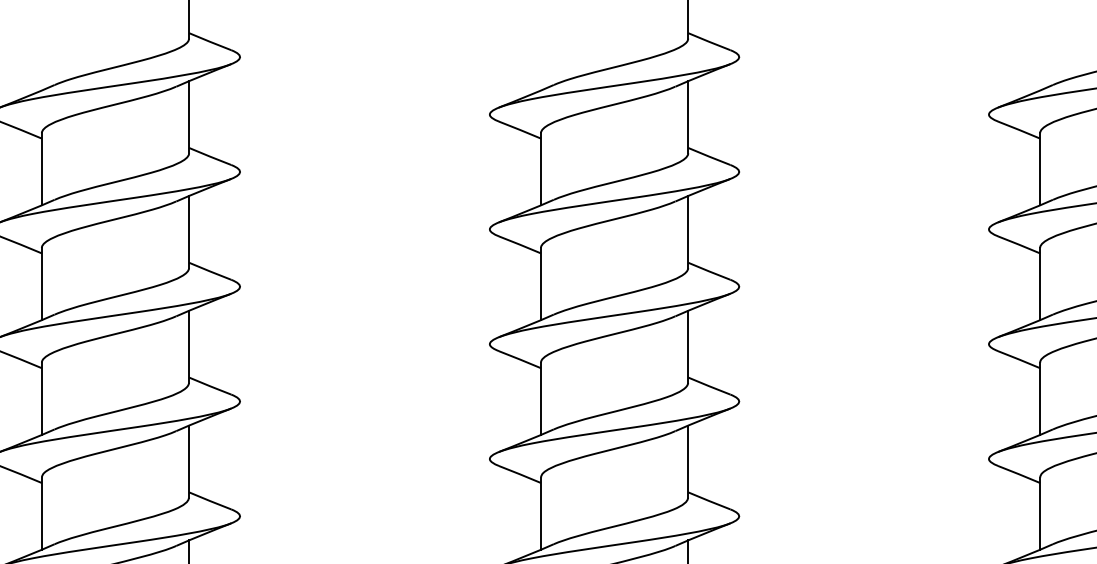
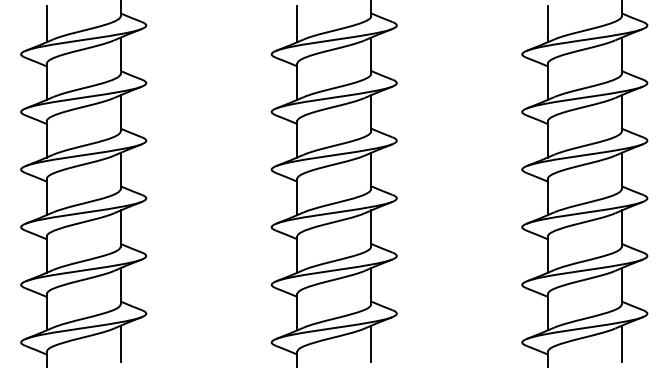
line: (41, 55) -> (46, 24), added
line: (541, 55) -> (297, 24), added
line: (1039, 55) -> (547, 24), added

